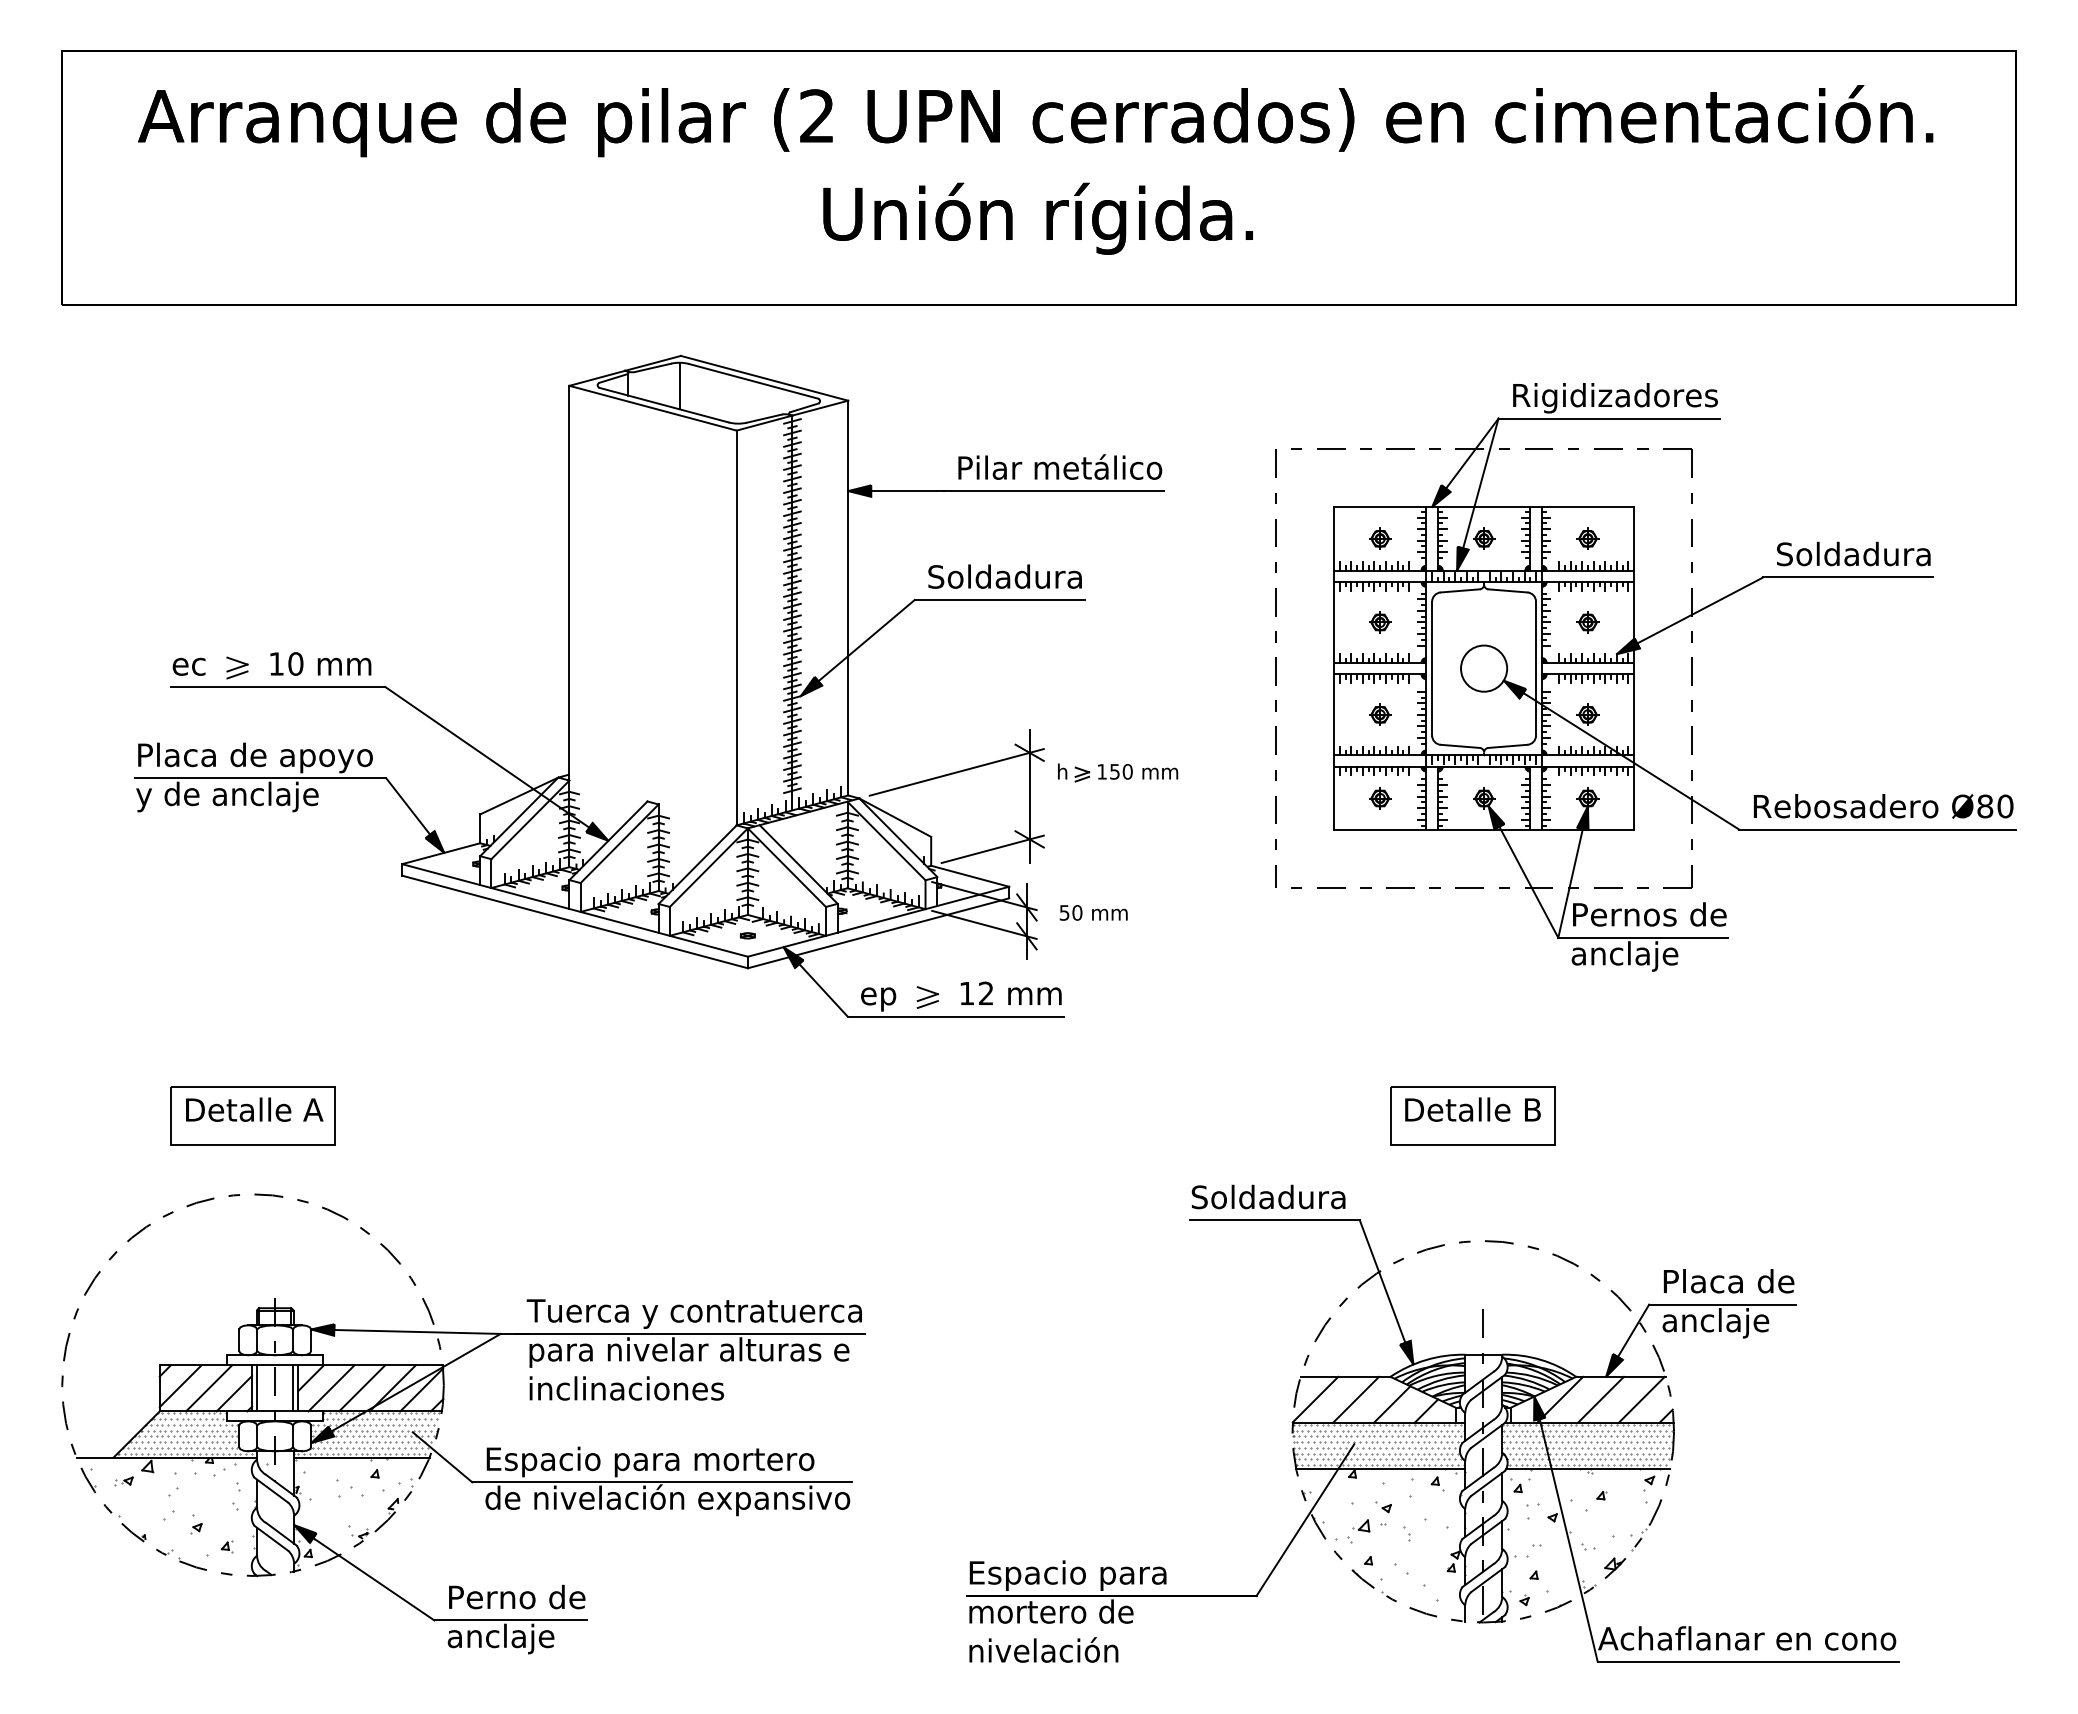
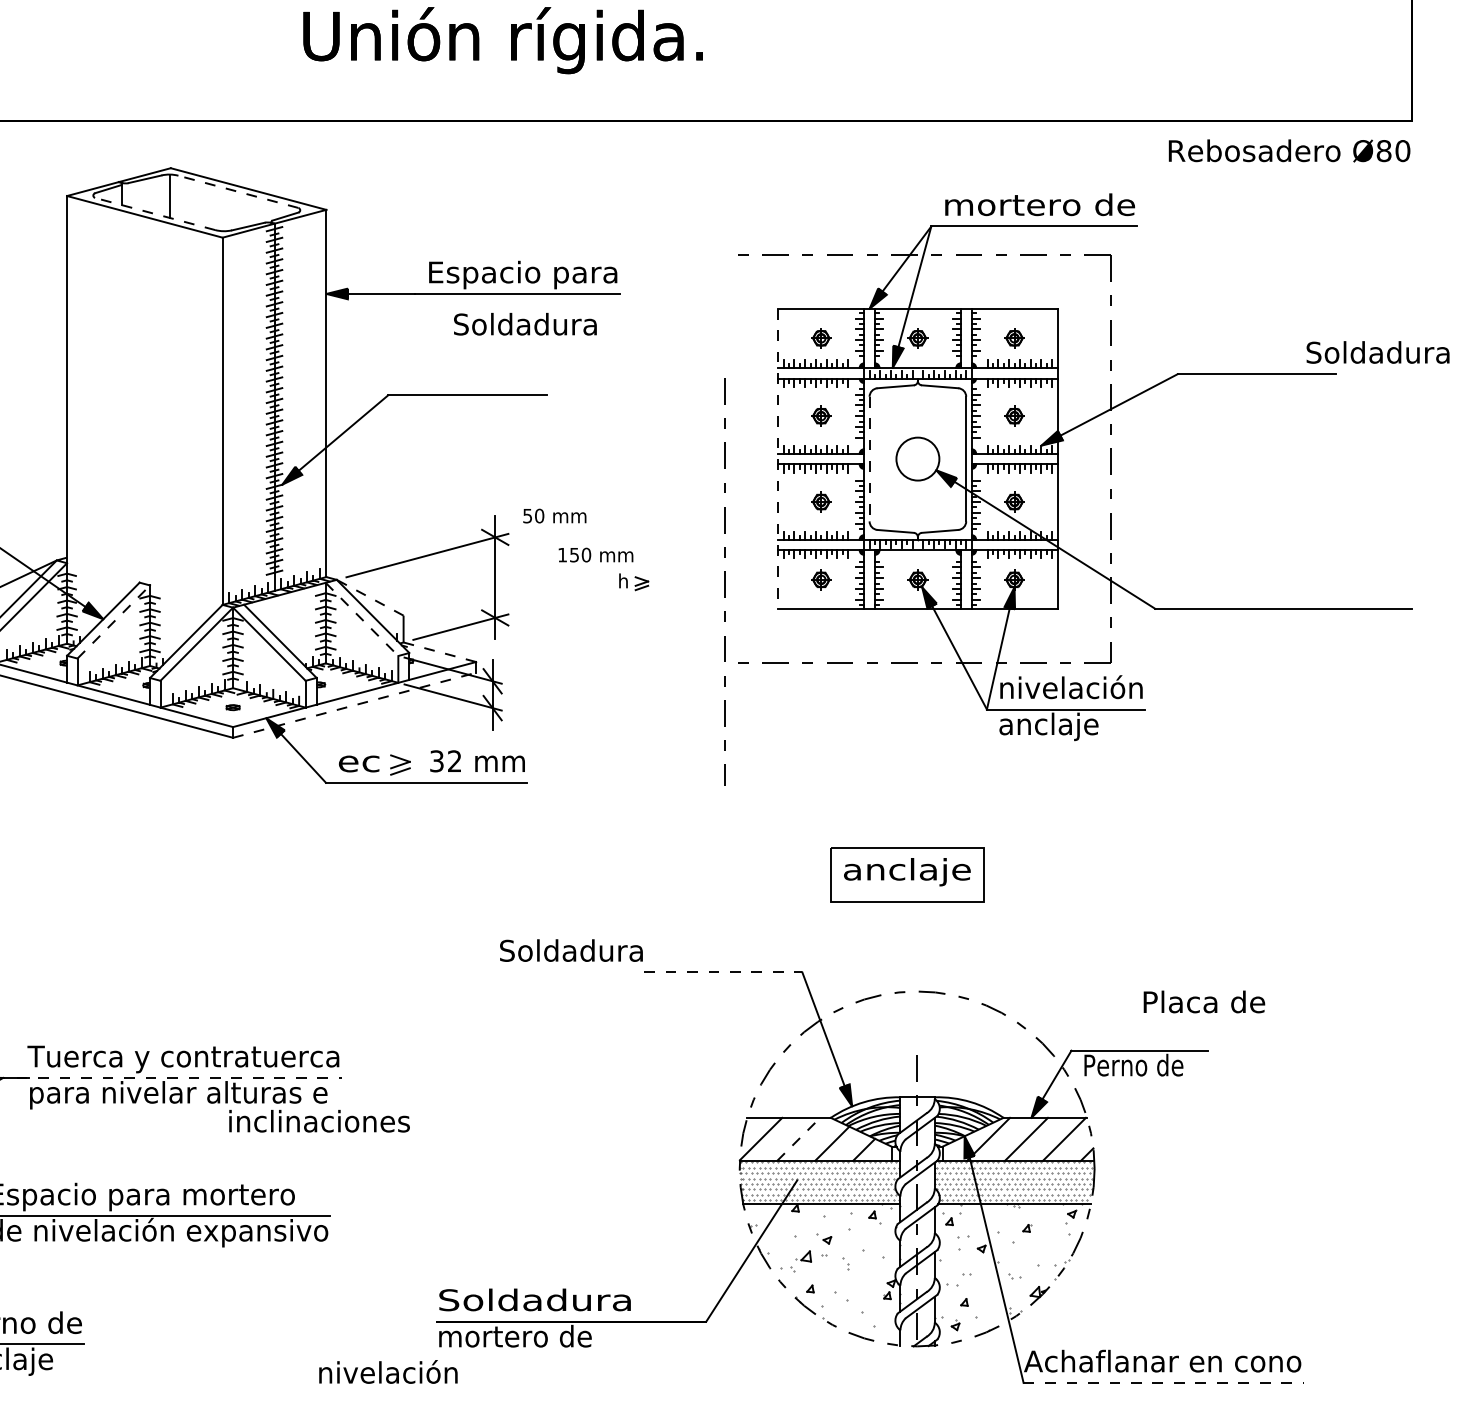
line: (753, 381) -> (238, 192), solid -> dashed
text: (1615, 398) -> (1040, 207), Rigidizadores -> mortero de
line: (664, 405) -> (155, 214), solid -> dashed
text: (1060, 470) -> (523, 274), Pilar metálico -> Espacio para
text: (1853, 553) -> (1377, 351), moved
text: (1004, 576) -> (524, 324), moved
line: (1275, 668) -> (723, 581), moved
line: (1334, 668) -> (778, 458), solid -> dashed
line: (1432, 668) -> (869, 458), solid -> dashed
part: (1074, 772) -> (634, 581), moved
text: (1883, 806) -> (1289, 151), moved
line: (895, 817) -> (370, 597), solid -> dashed
line: (886, 841) -> (362, 619), solid -> dashed
line: (620, 843) -> (114, 621), solid -> dashed
line: (970, 876) -> (440, 652), solid -> dashed
text: (1093, 912) -> (554, 515), moved
text: (1649, 913) -> (1071, 686), Pernos de -> nivelación
line: (879, 933) -> (355, 705), solid -> dashed
text: (966, 993) -> (436, 761), 12 -> 32
text: (883, 999) -> (359, 766), ep -> ec
text: (1472, 1112) -> (907, 871), Detalle B -> anclaje
text: (1268, 1196) -> (571, 950), moved
line: (1275, 1220) -> (723, 972), solid -> dashed
text: (1729, 1281) -> (1204, 1002), moved
text: (1715, 1323) -> (1133, 1068), anclaje -> Perno de
line: (690, 1333) -> (179, 1077), solid -> dashed
text: (626, 1388) -> (319, 1121), moved
line: (1355, 1399) -> (798, 1138), solid -> dashed
text: (1072, 1575) -> (535, 1302), Espacio para -> Soldadura
text: (1043, 1649) -> (388, 1371), moved
line: (1748, 1661) -> (1163, 1382), solid -> dashed

